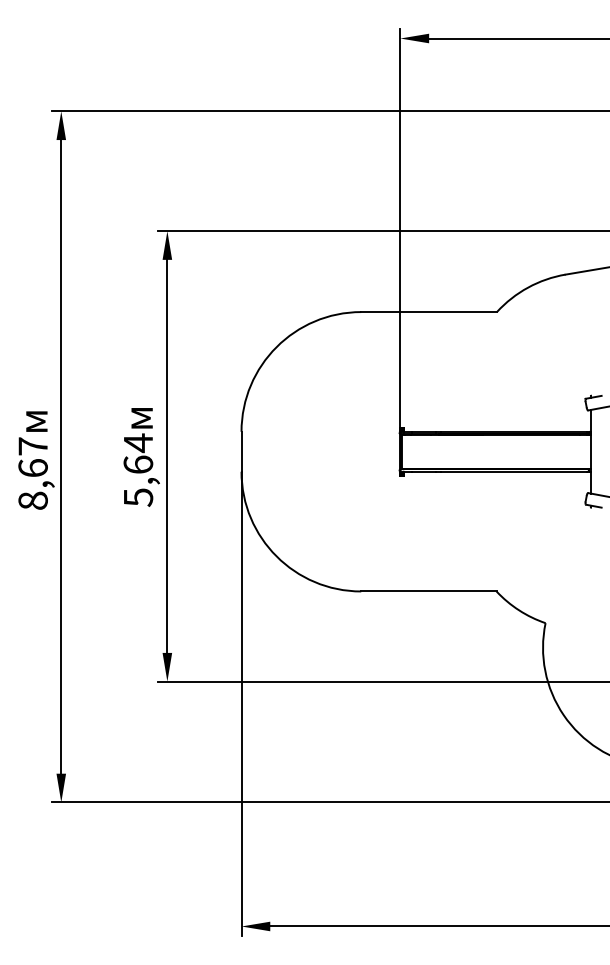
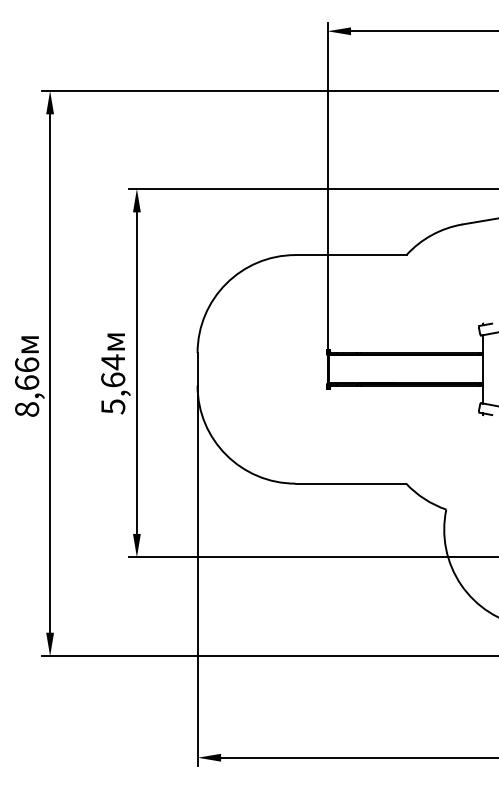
text: (32, 446) -> (26, 365), 8,67 -> 8,66

